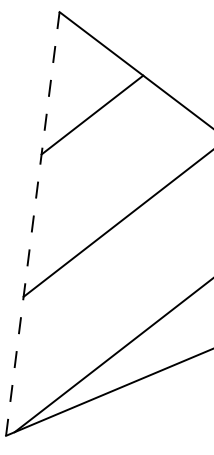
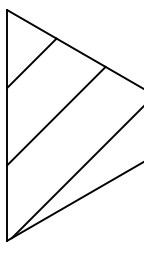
line: (33, 222) -> (7, 124), dashed -> solid

